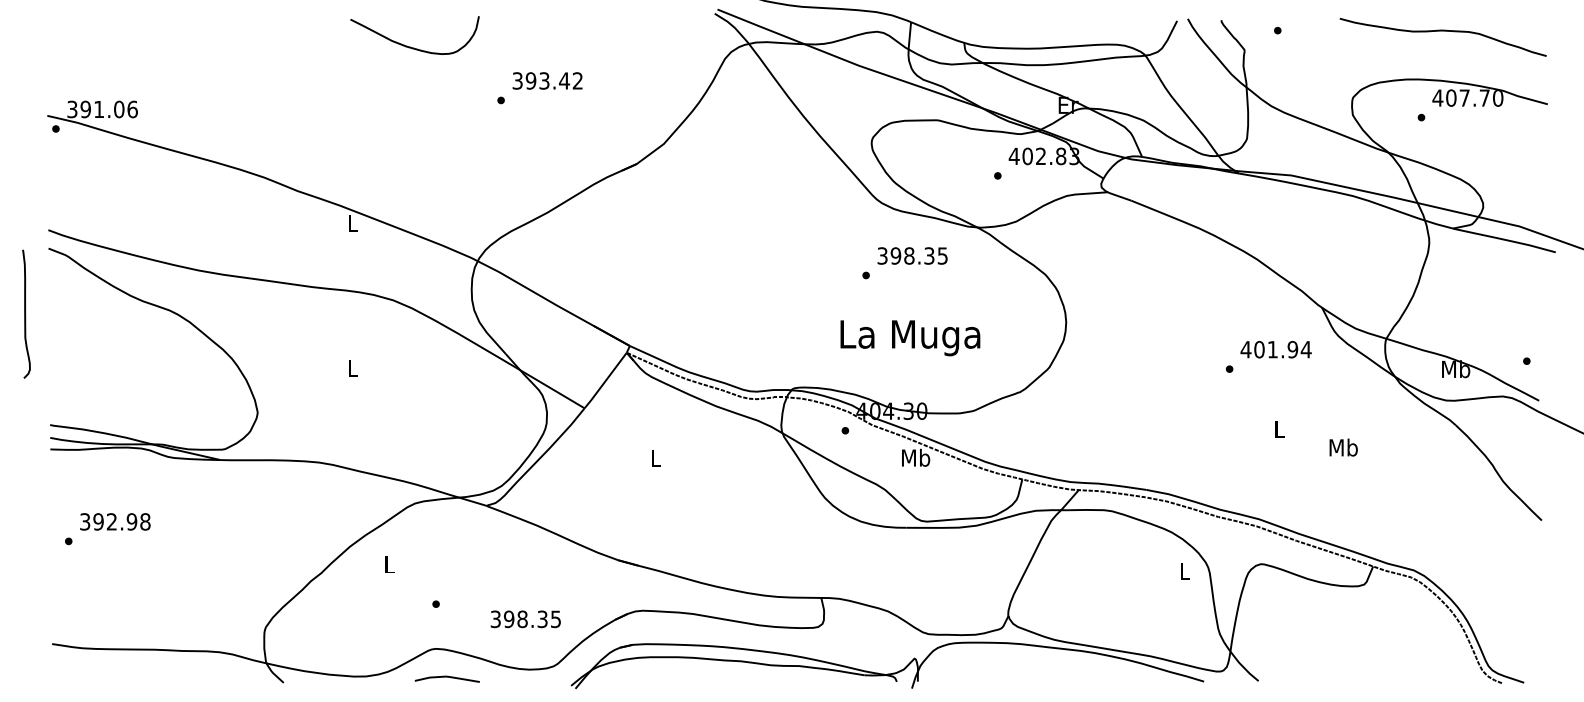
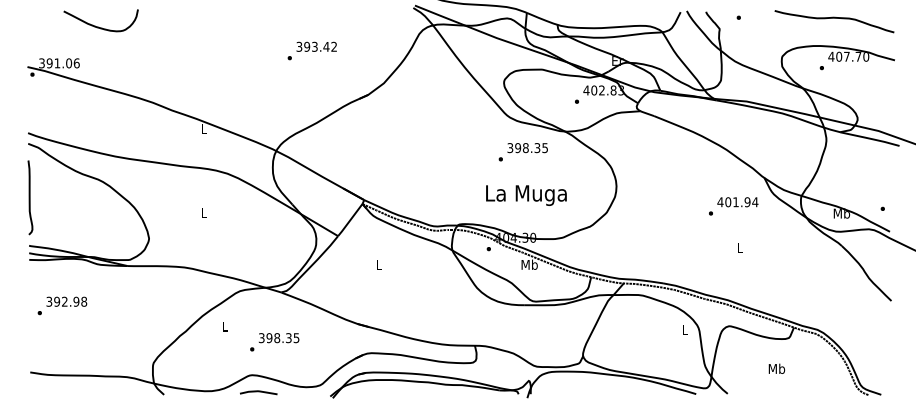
curve: (410, 45) -> (98, 26), moved
curve: (26, 313) -> (30, 197), moved
text: (1342, 446) -> (776, 368), moved
text: (526, 619) -> (279, 338), moved

